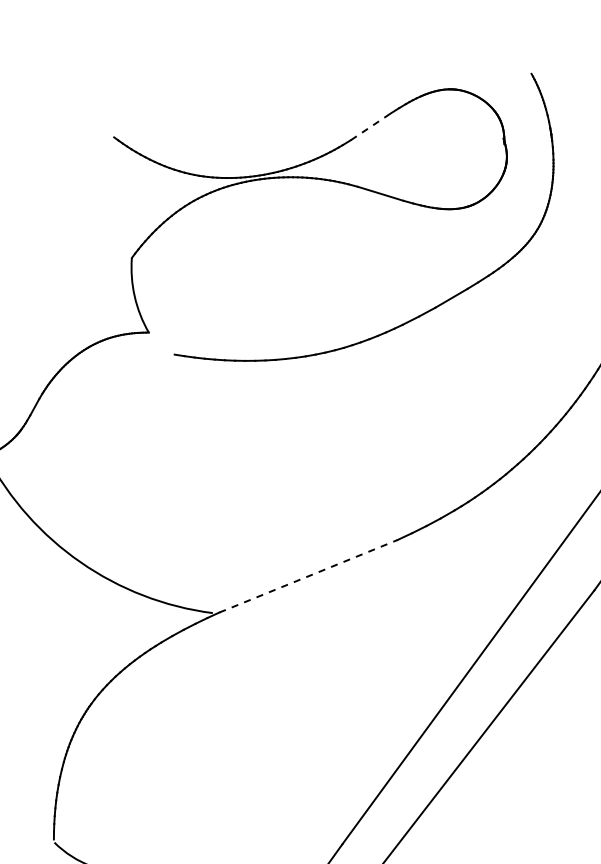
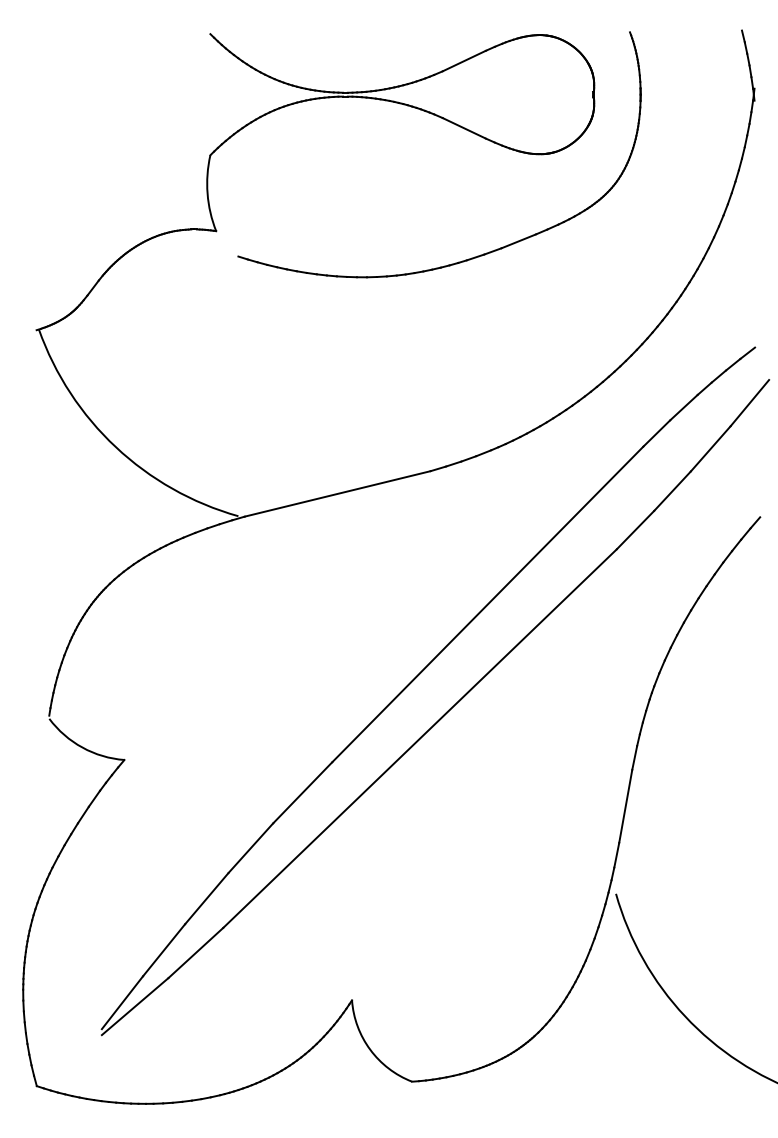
line: (371, 127) -> (464, 61), dashed -> solid
line: (308, 575) -> (337, 493), dashed -> solid

